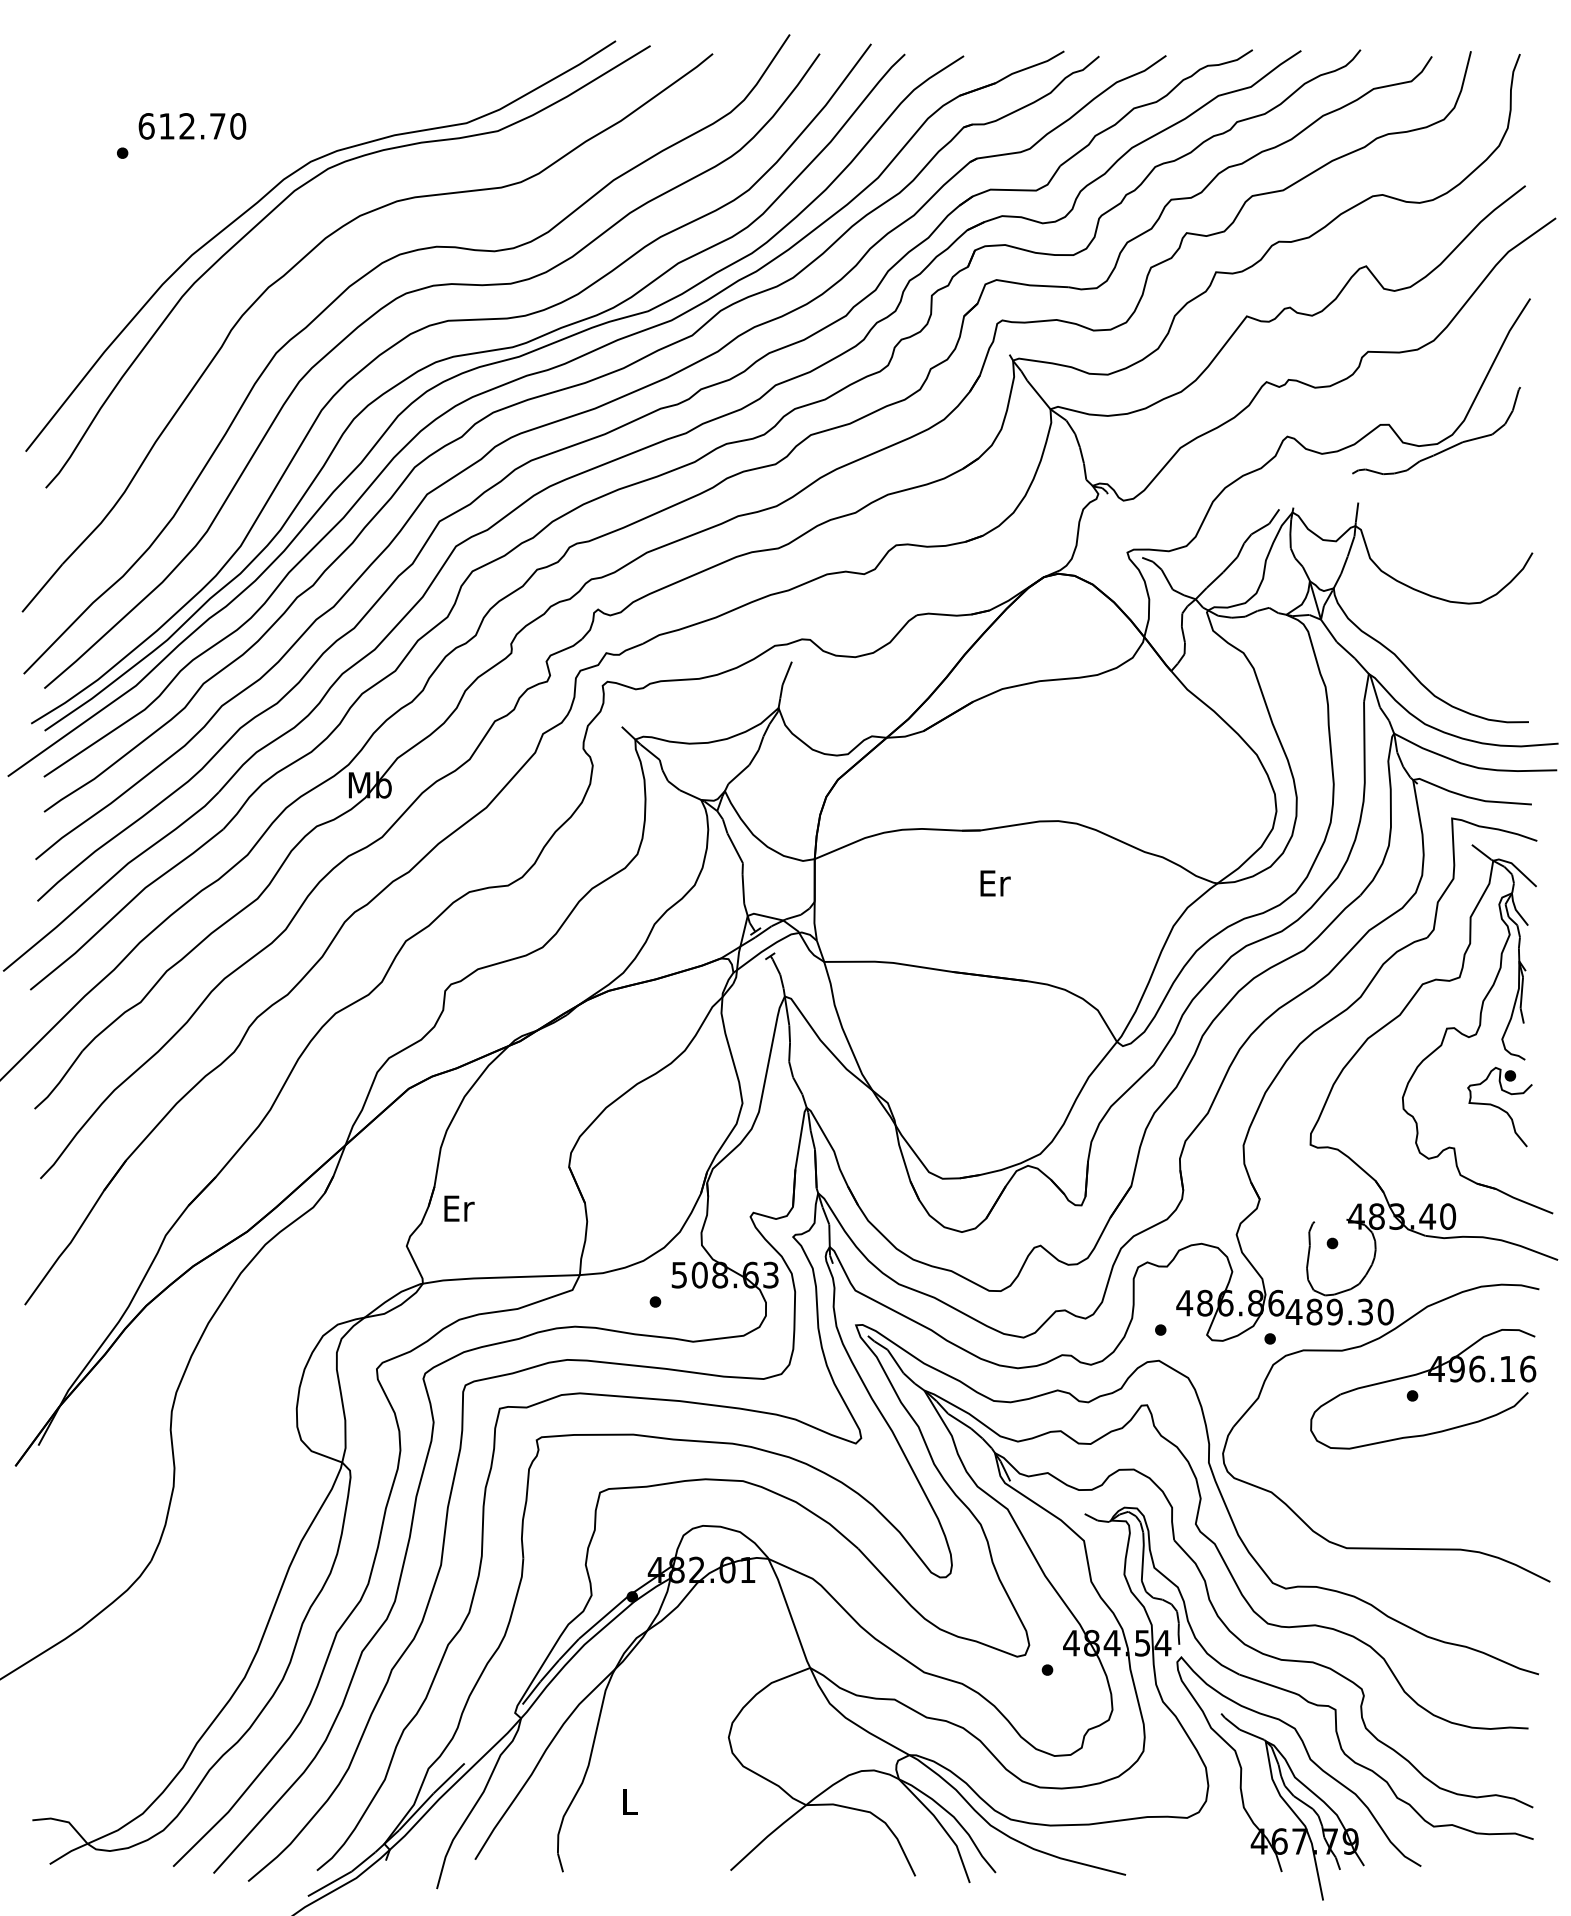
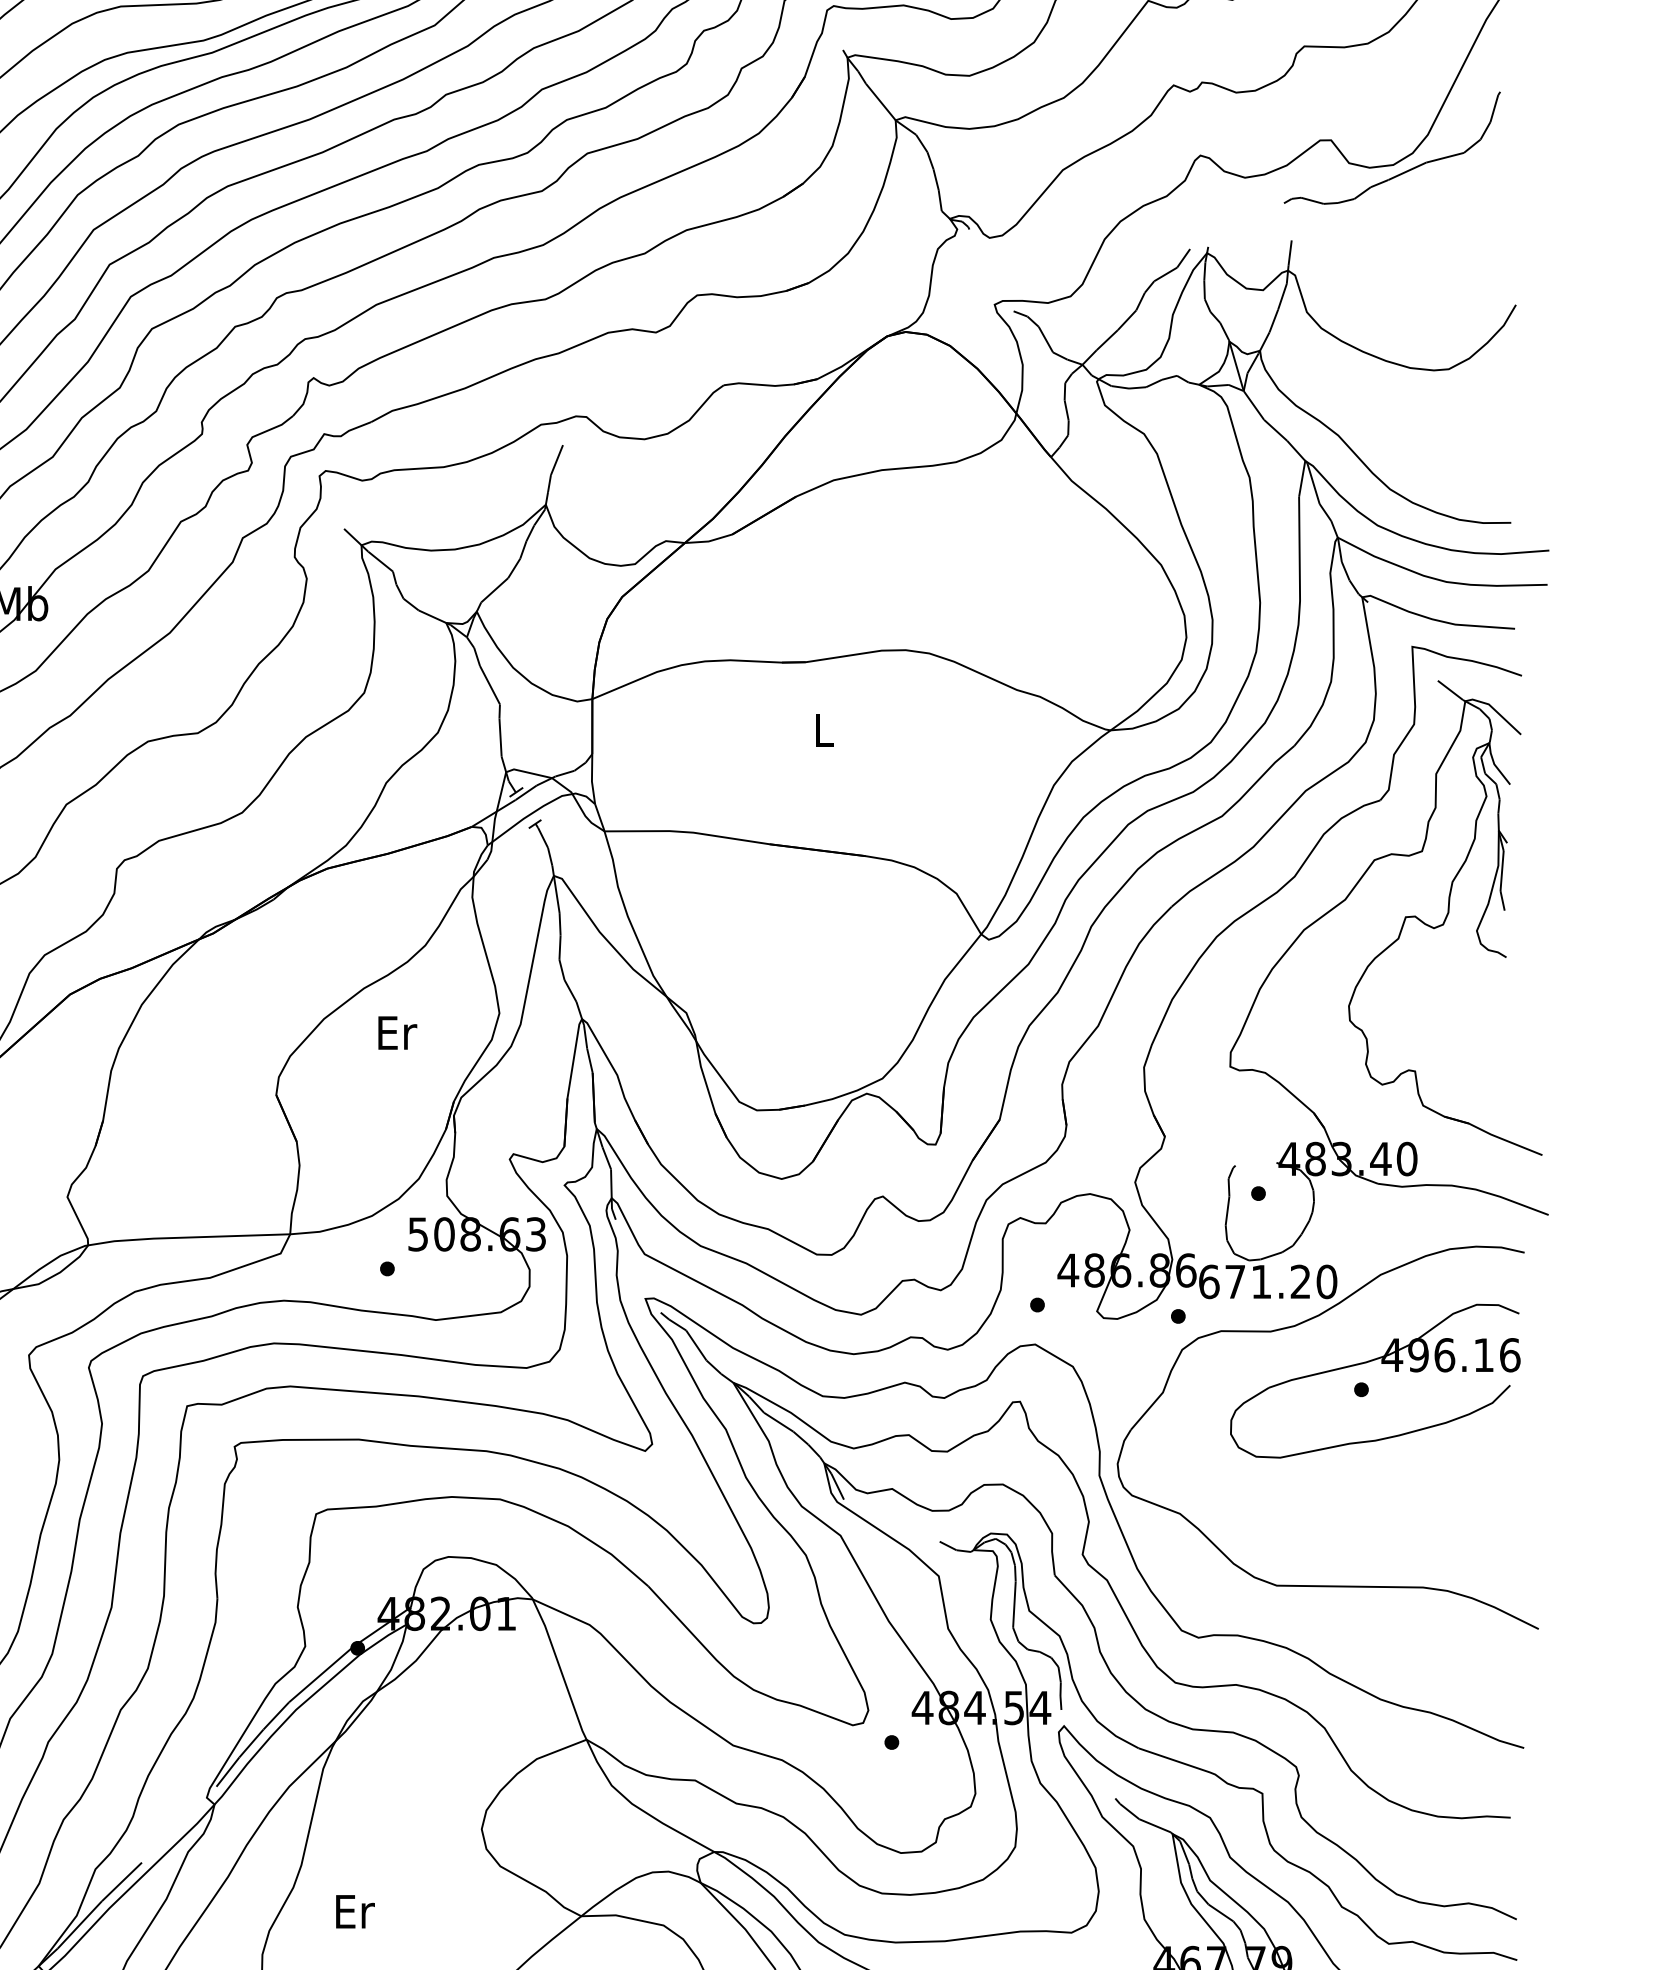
text: (995, 883) -> (824, 730), Er -> L
part: (1499, 1106) -> (1473, 1017), removed
text: (459, 1208) -> (397, 1032), moved
text: (1328, 1311) -> (1253, 1281), 489.30 -> 671.20
text: (630, 1801) -> (355, 1911), L -> Er

